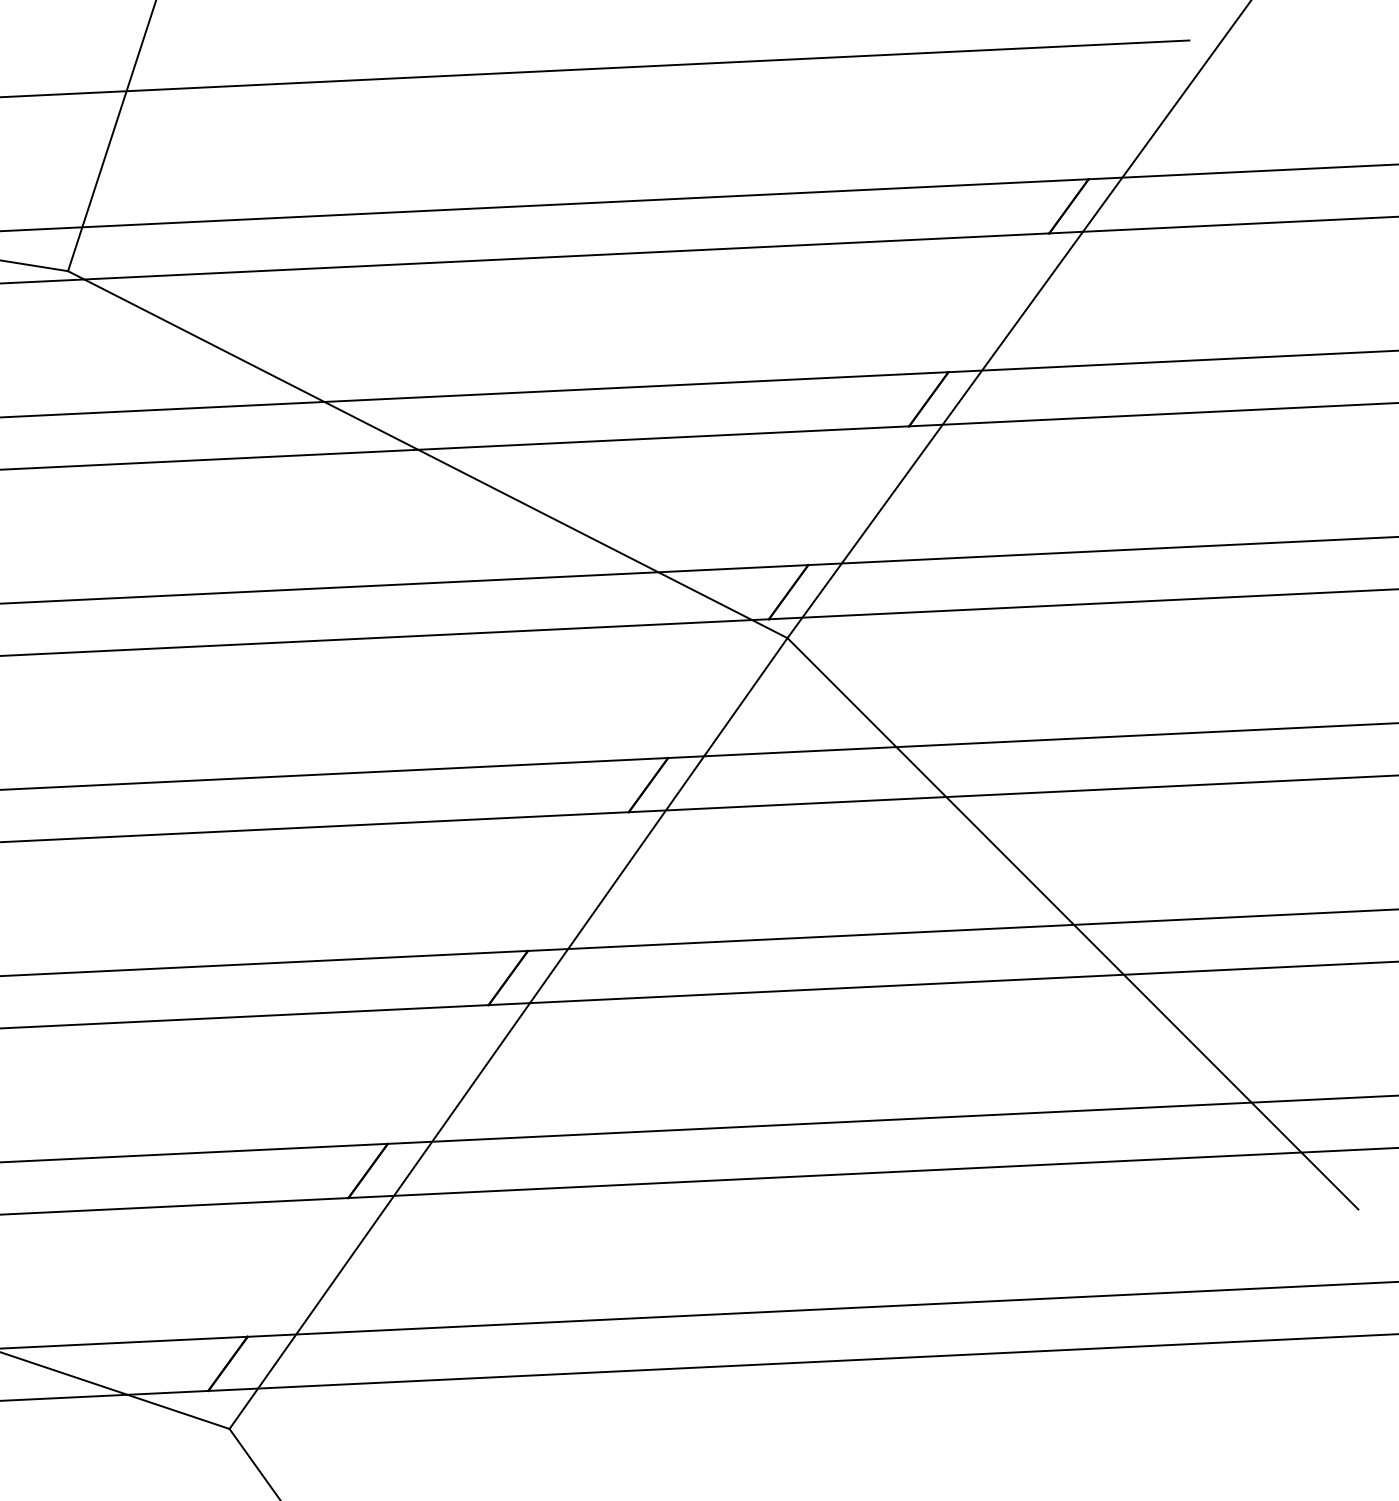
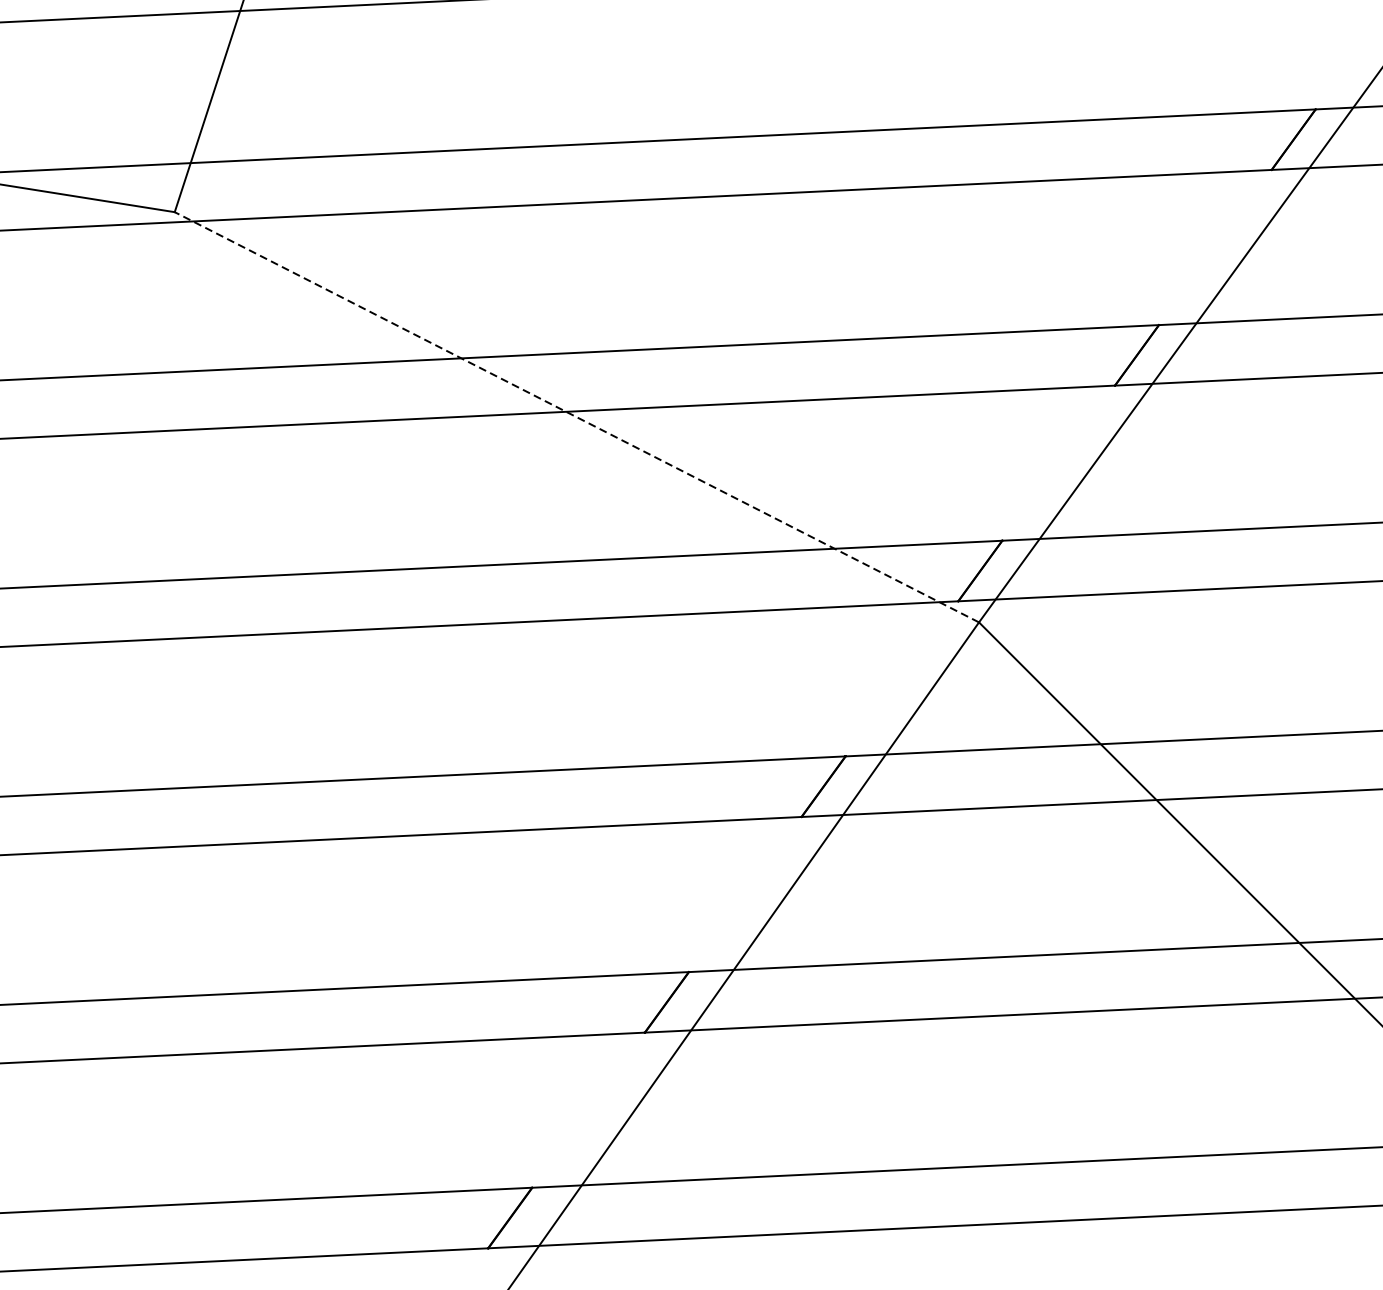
line: (427, 454) -> (576, 417), solid -> dashed

